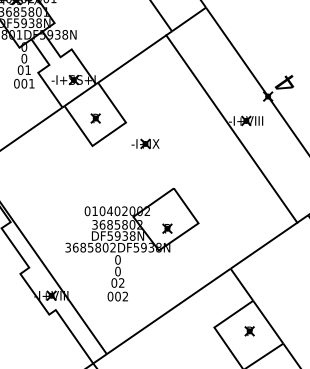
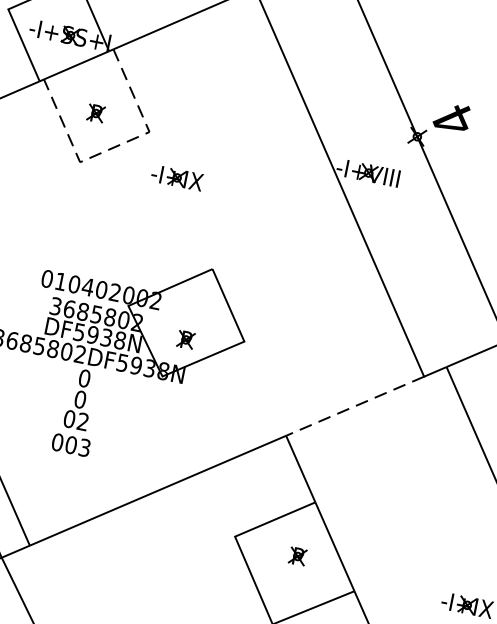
line: (108, 134) -> (113, 147), solid -> dashed
line: (264, 245) -> (356, 406), solid -> dashed
text: (125, 296) -> (84, 447), 002 -> 003

